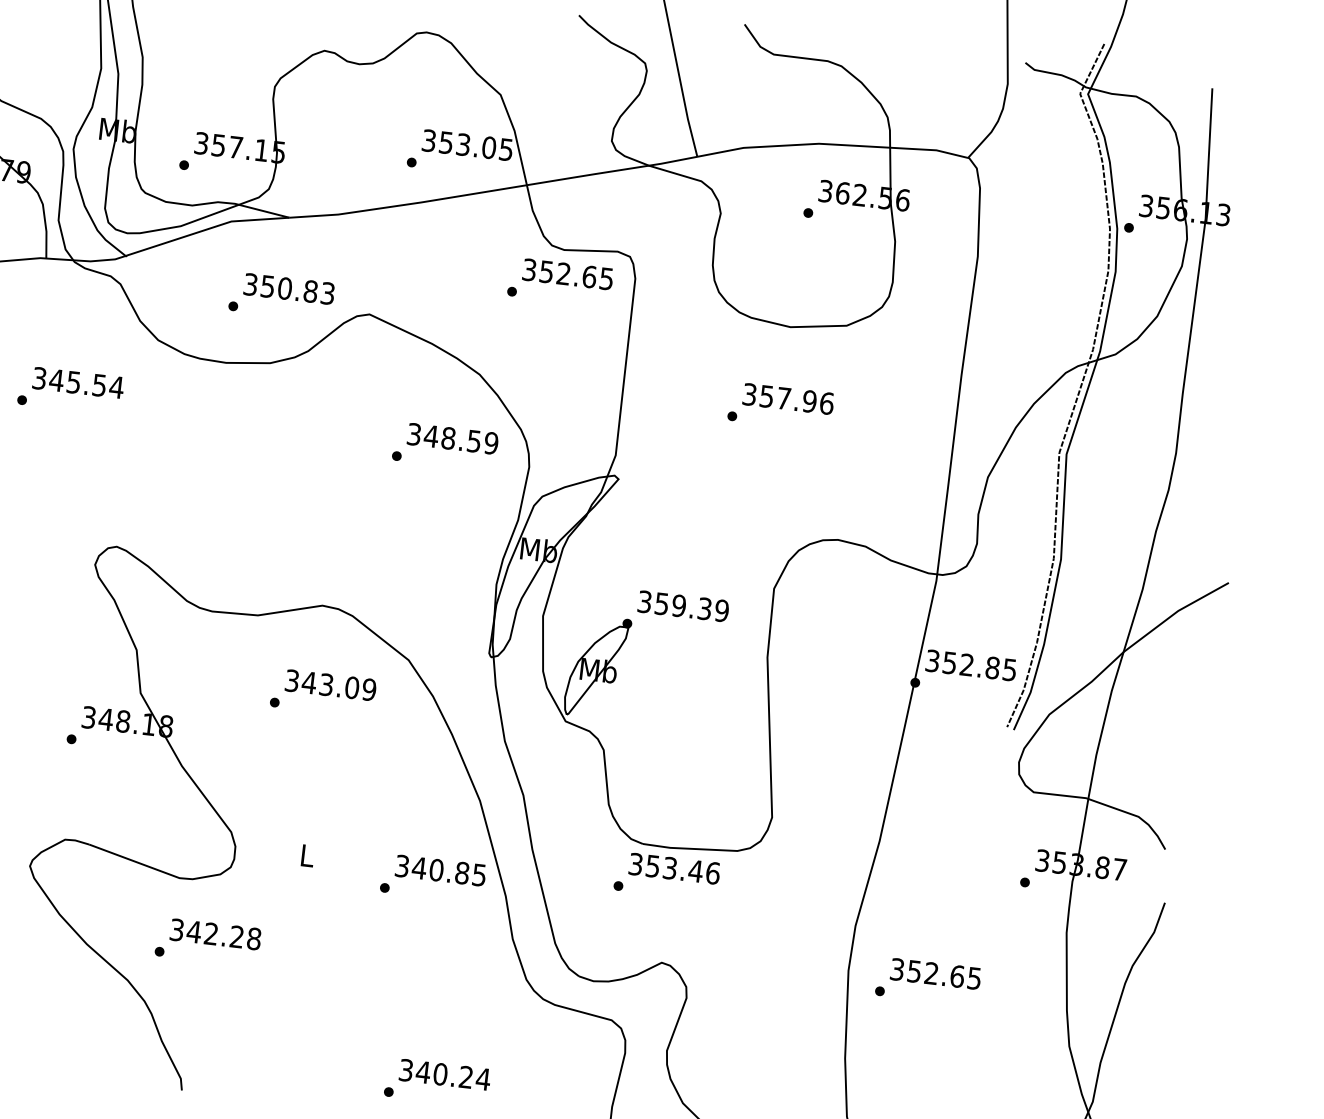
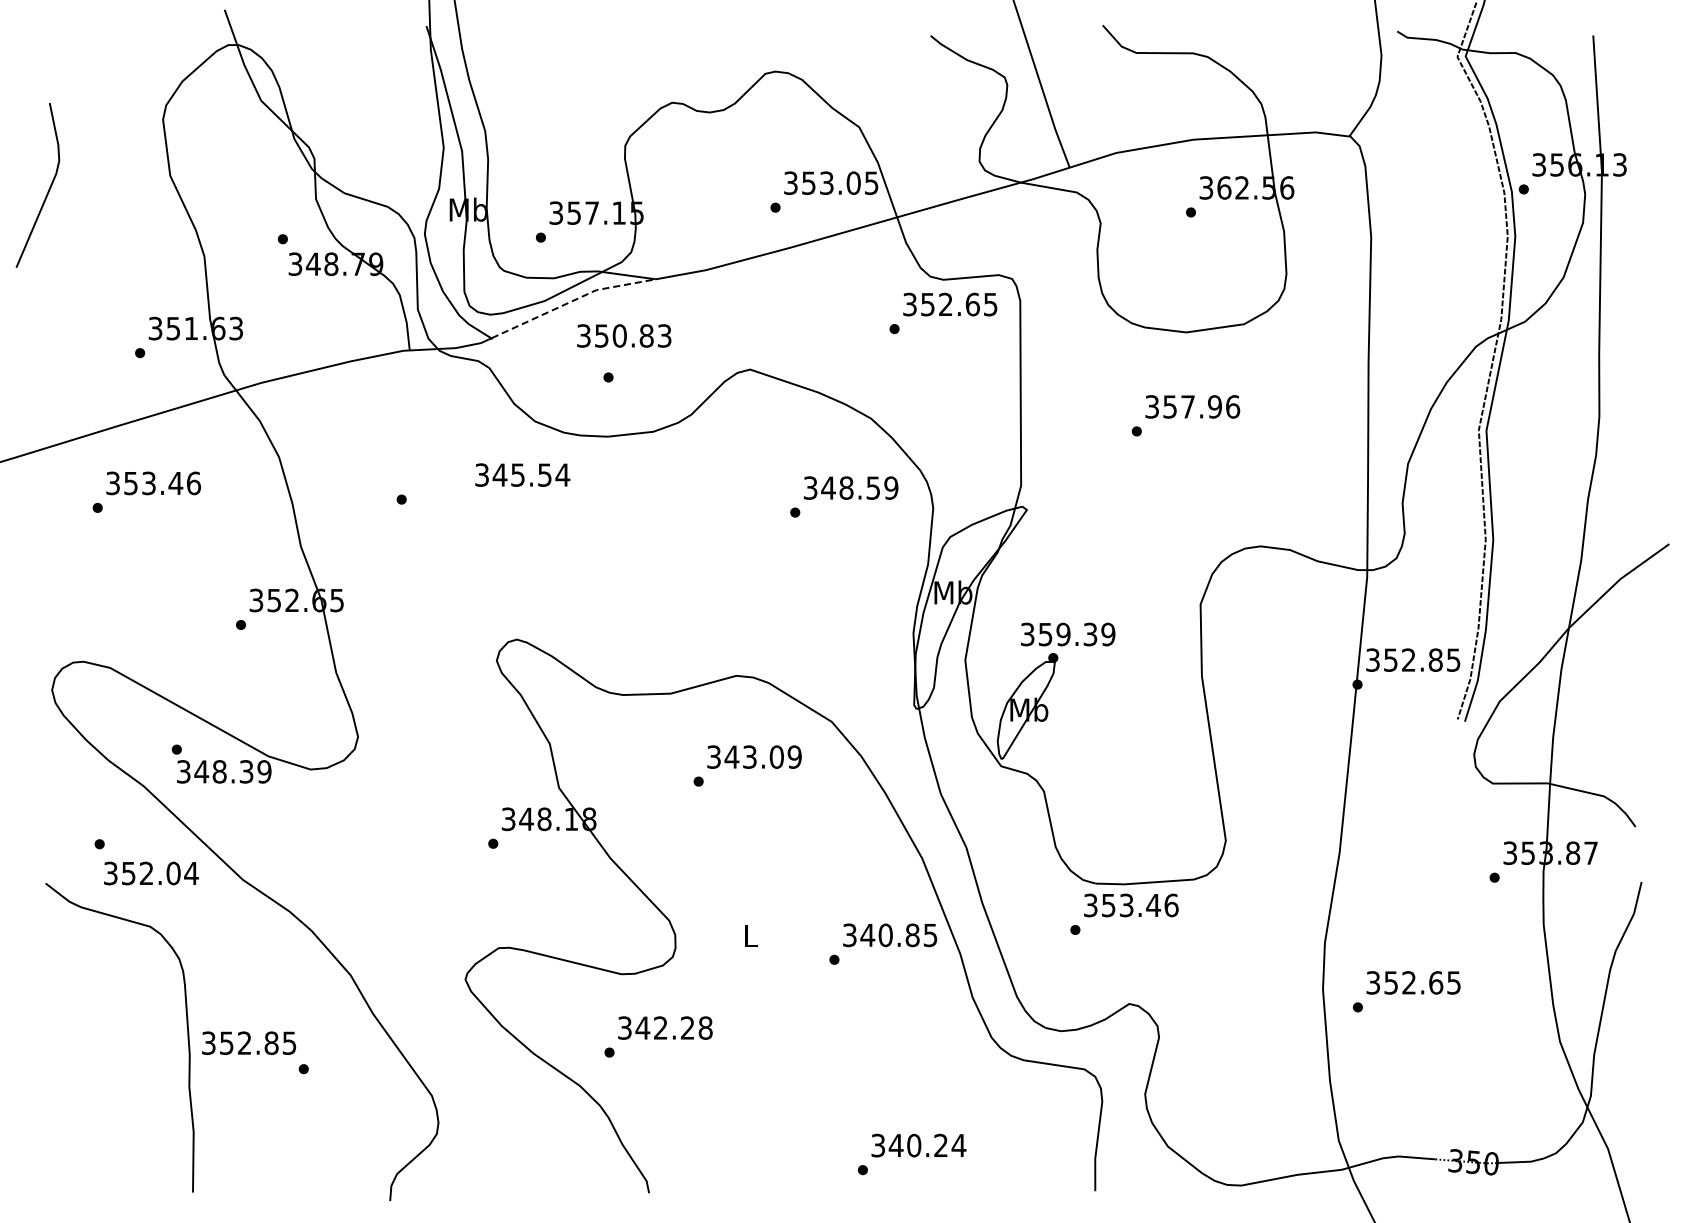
line: (207, 229) -> (572, 301), solid -> dashed
text: (289, 288) -> (624, 335), moved
text: (78, 382) -> (522, 474), moved
text: (683, 606) -> (1068, 634), moved

